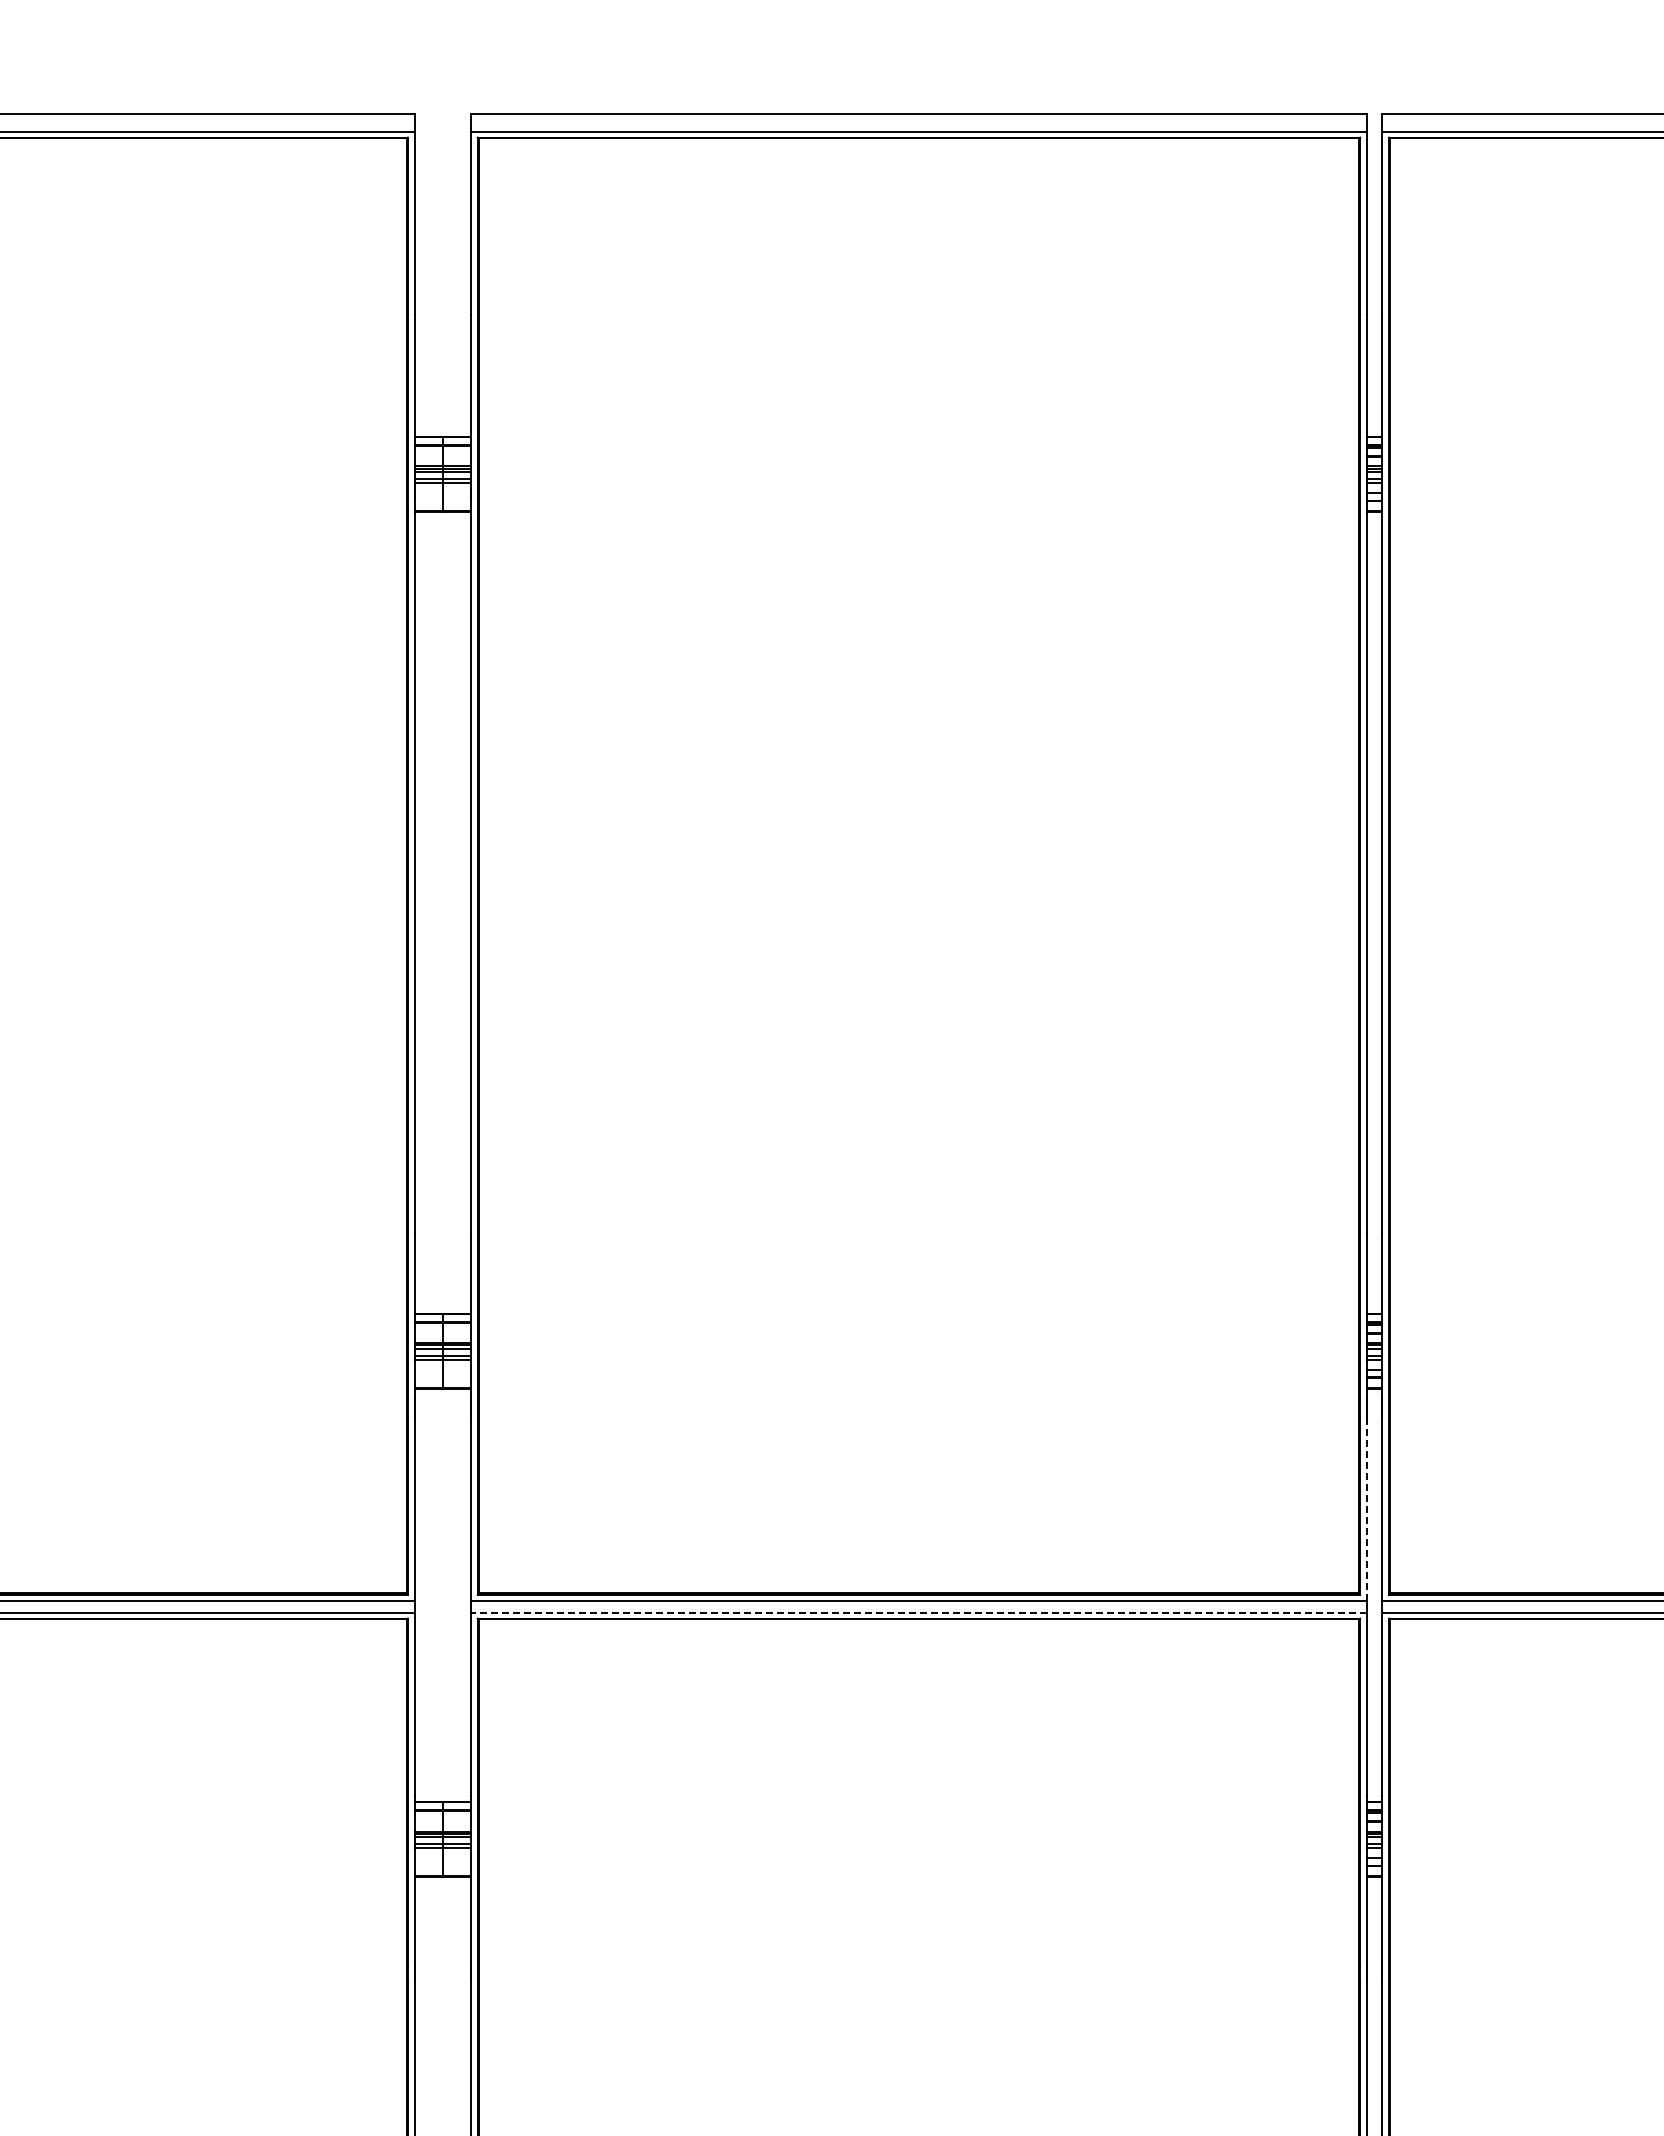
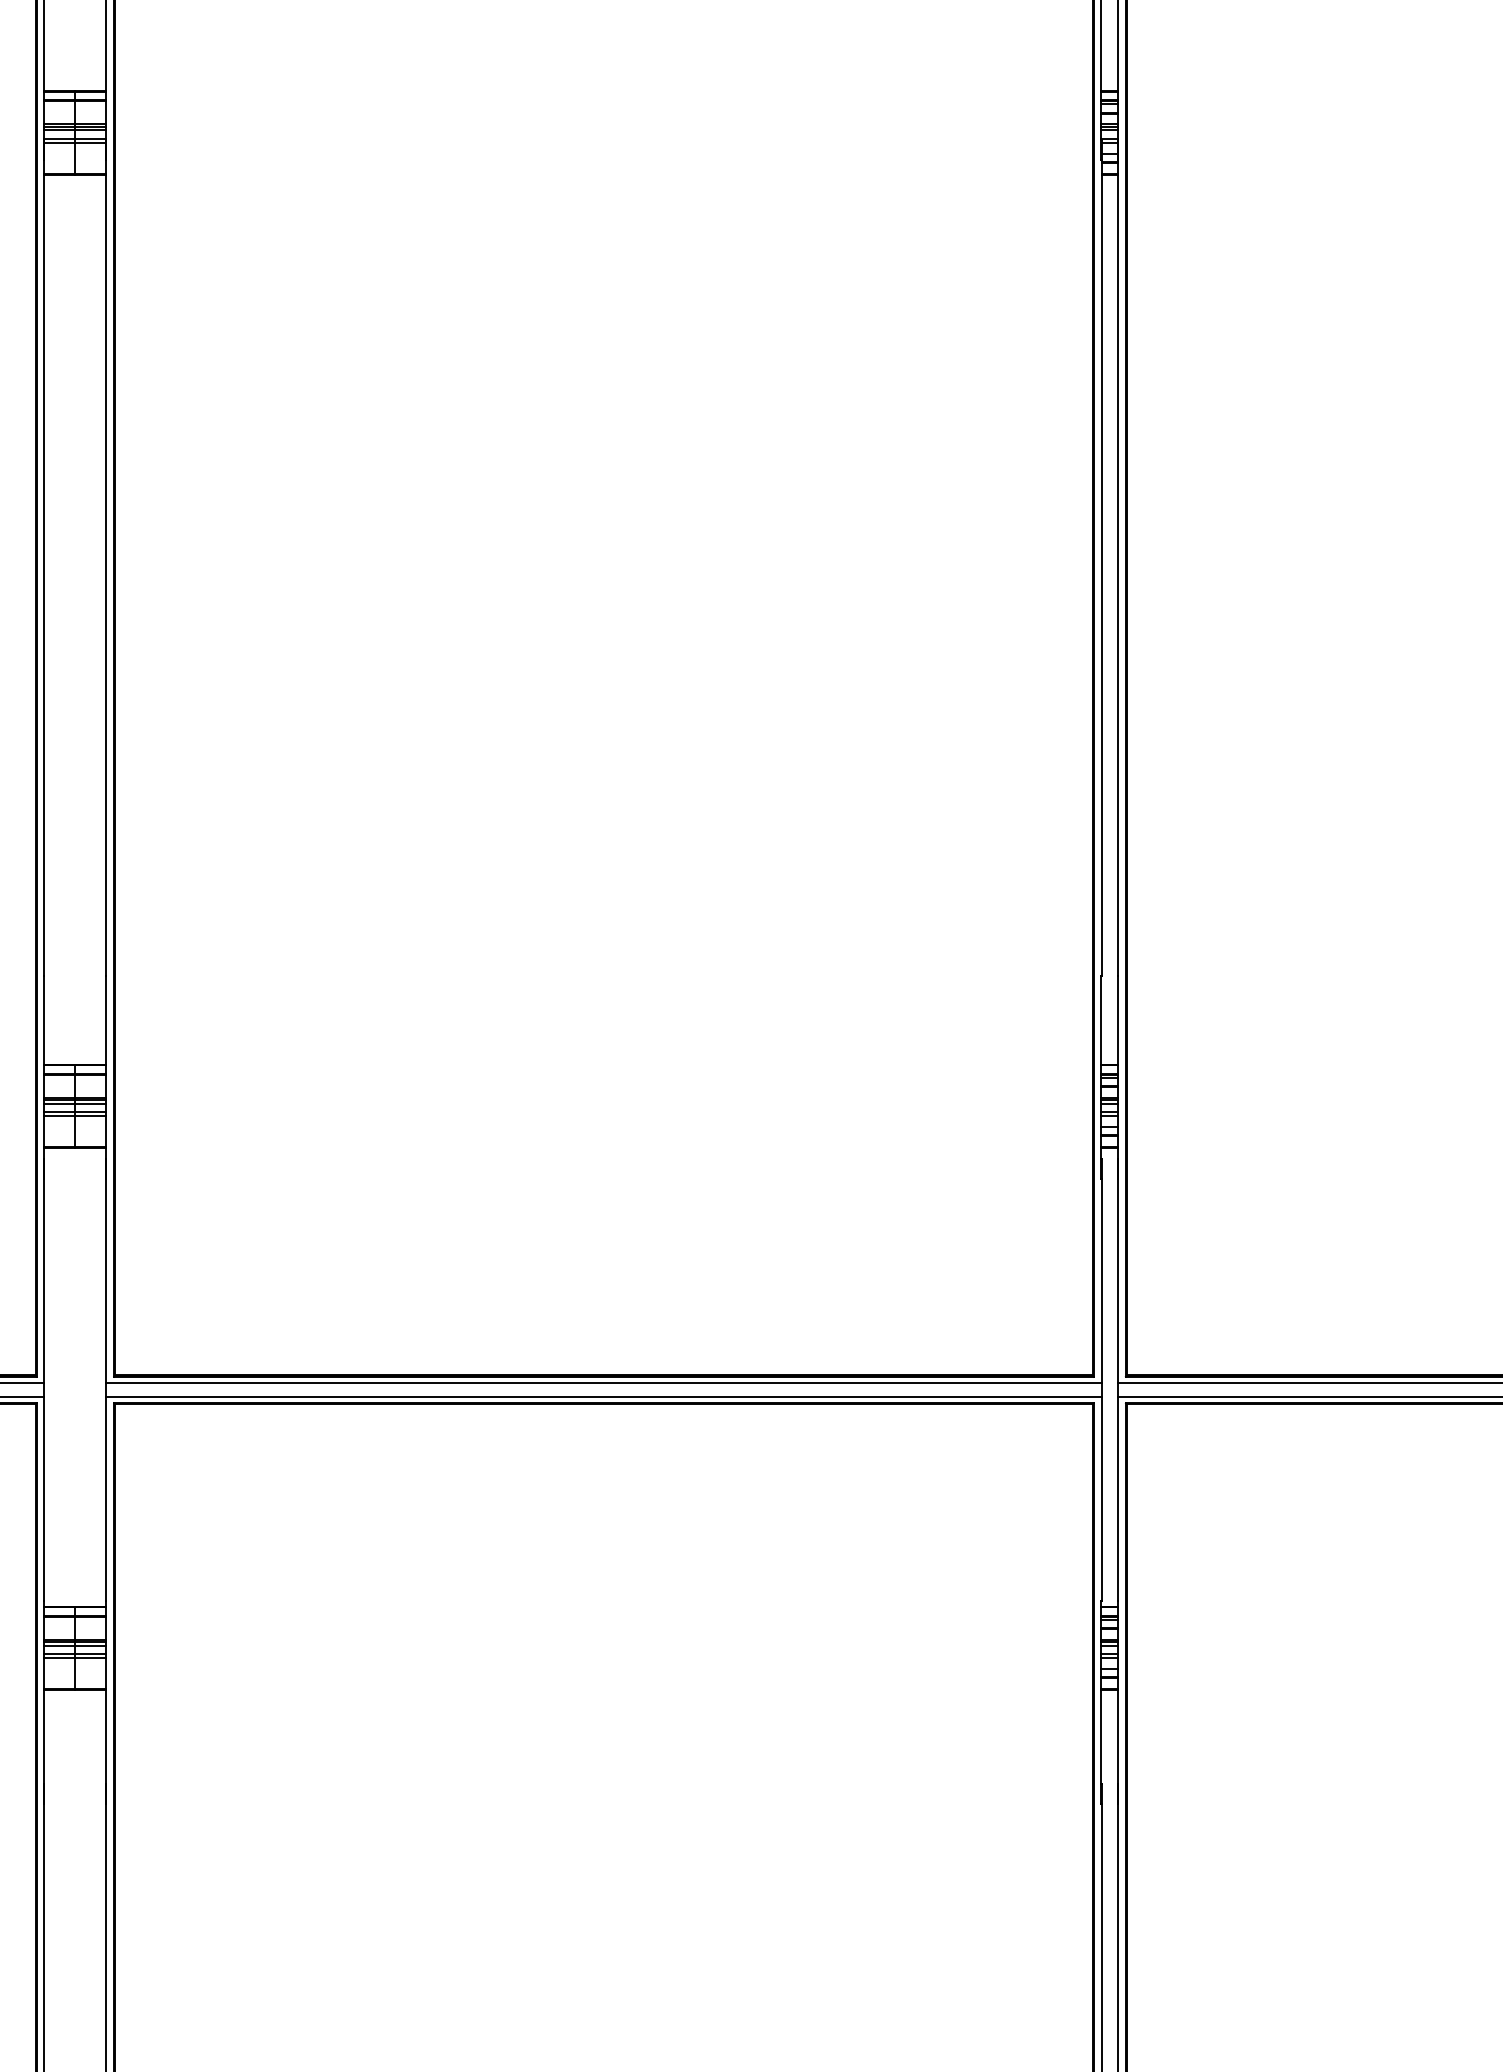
line: (1367, 1508) -> (1101, 1280), dashed -> solid
line: (918, 1612) -> (603, 1396), dashed -> solid

